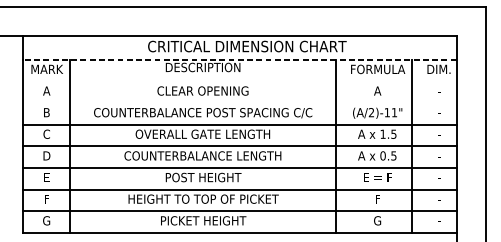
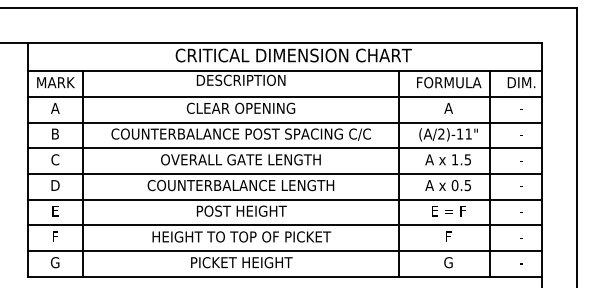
line: (239, 59) -> (284, 71), dashed -> solid
line: (239, 81) -> (284, 96), added
line: (239, 102) -> (284, 122), added

